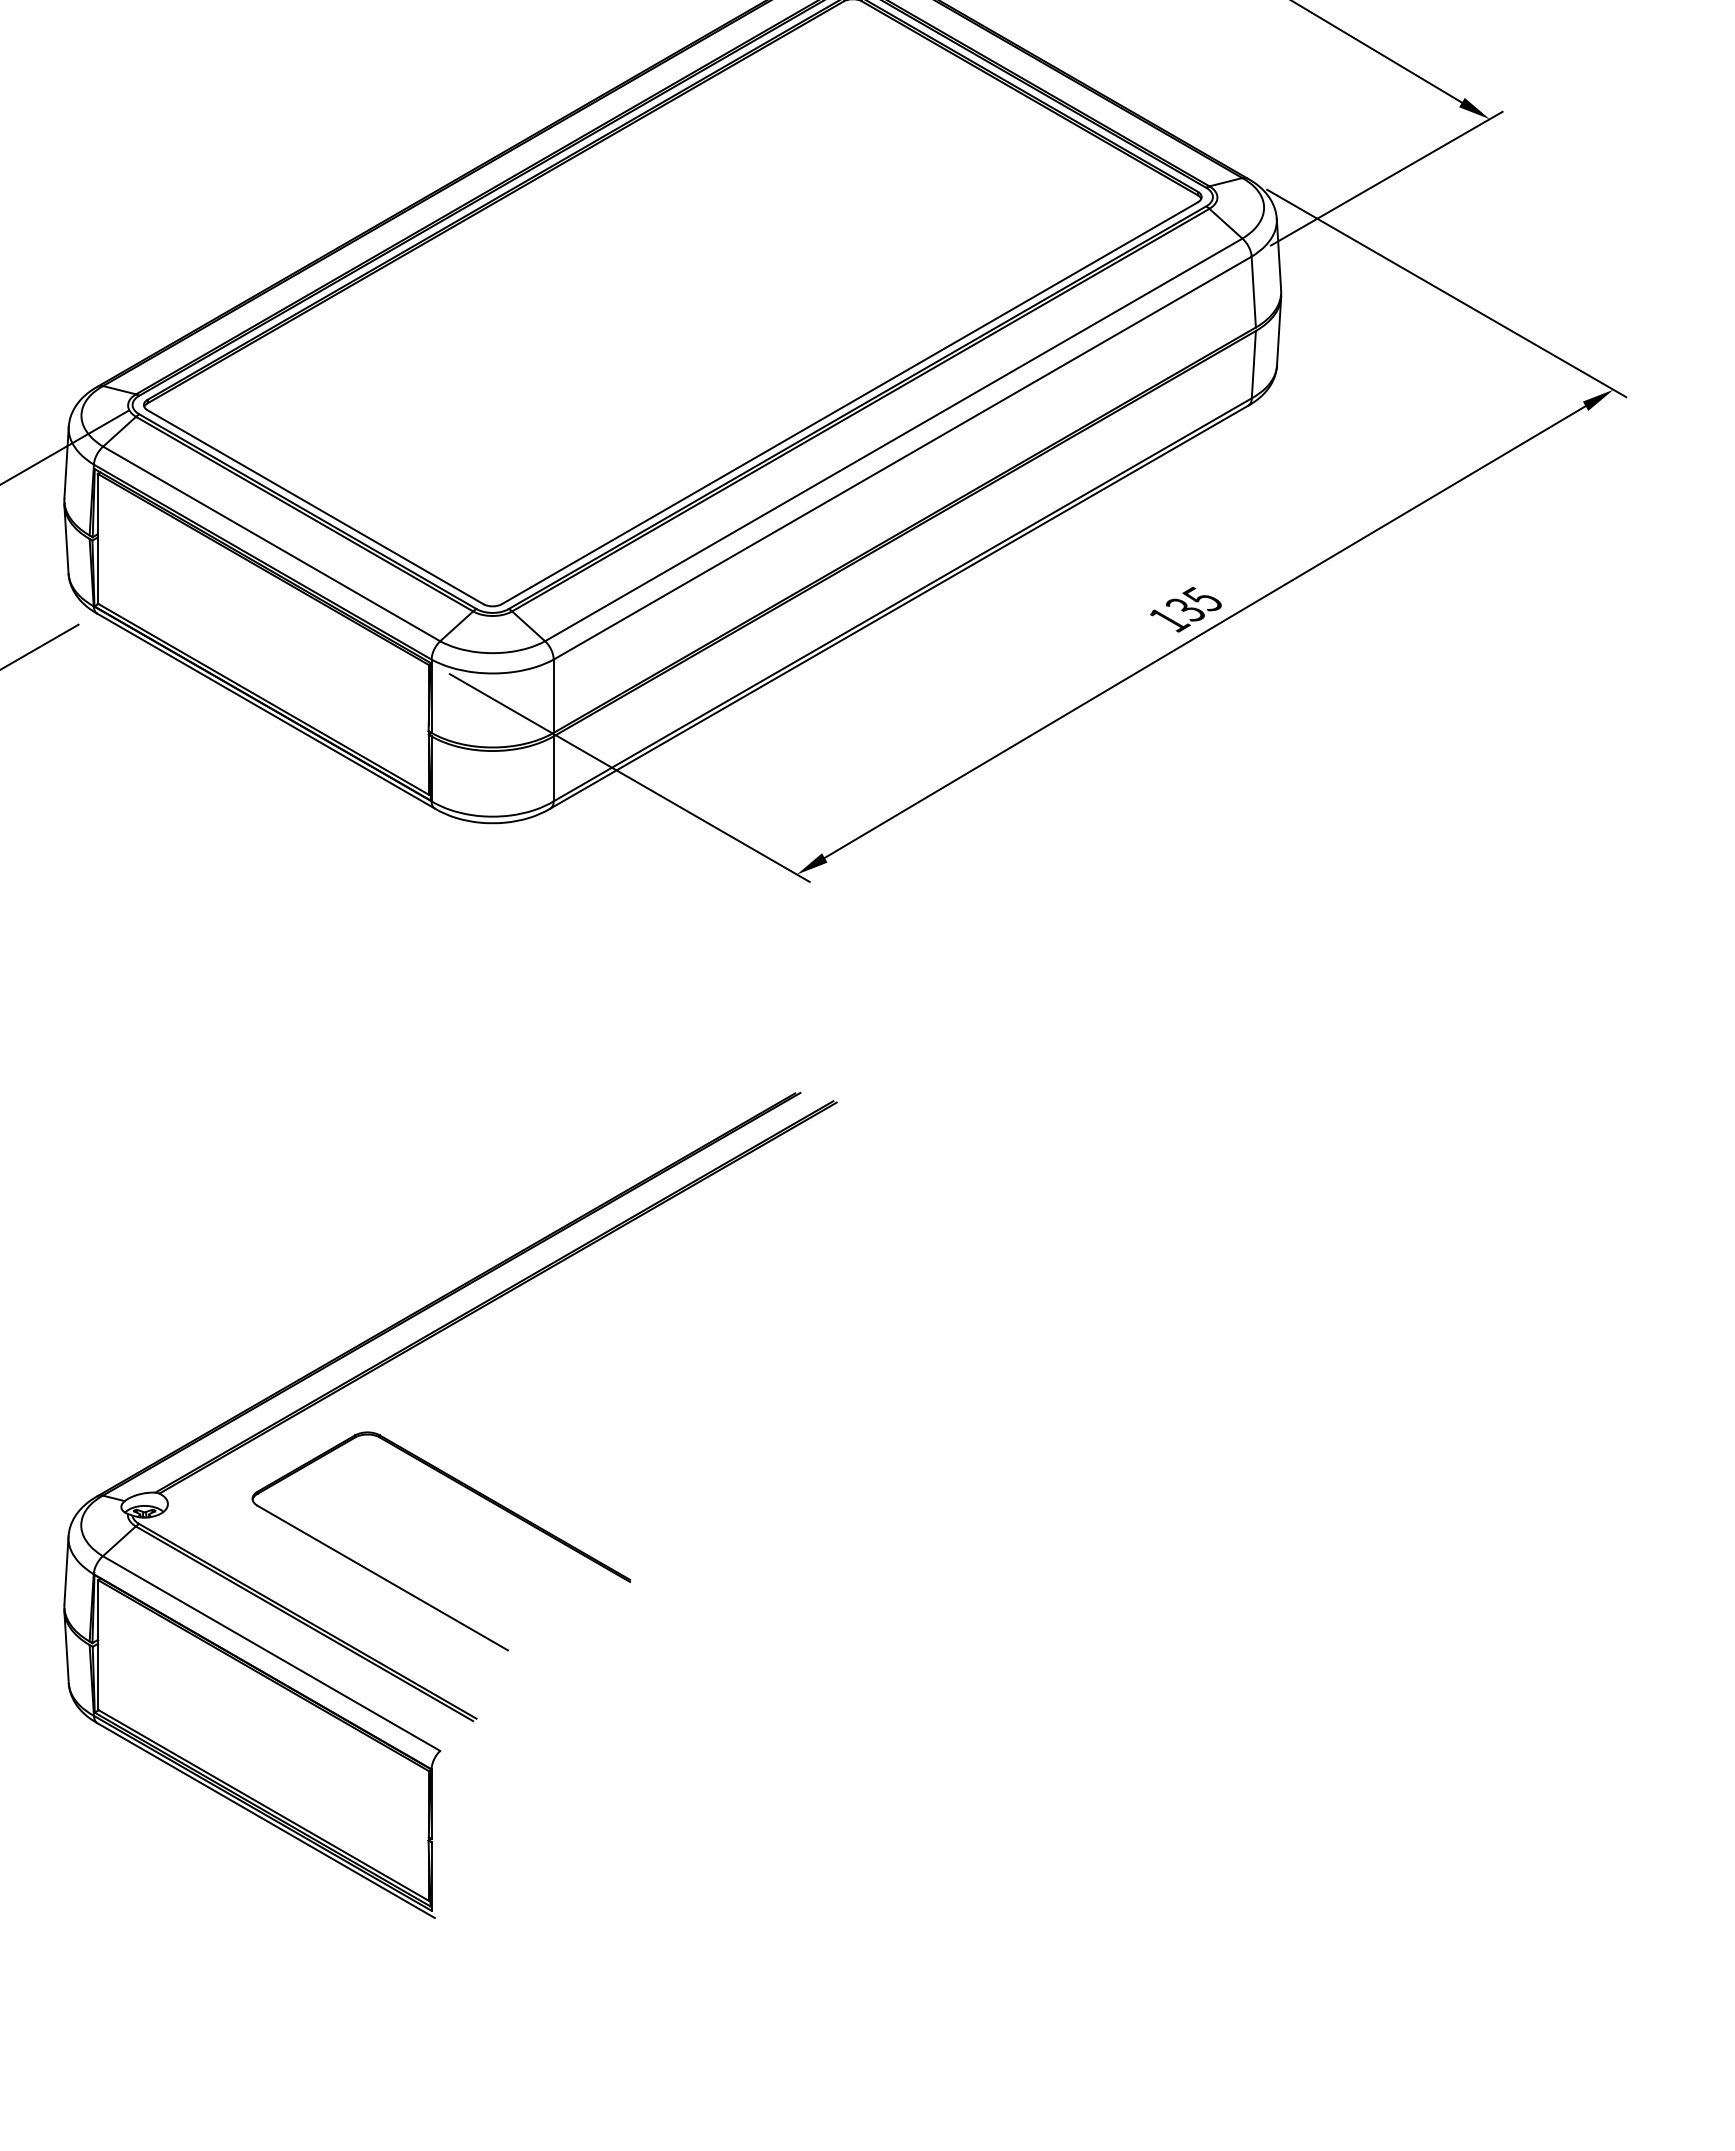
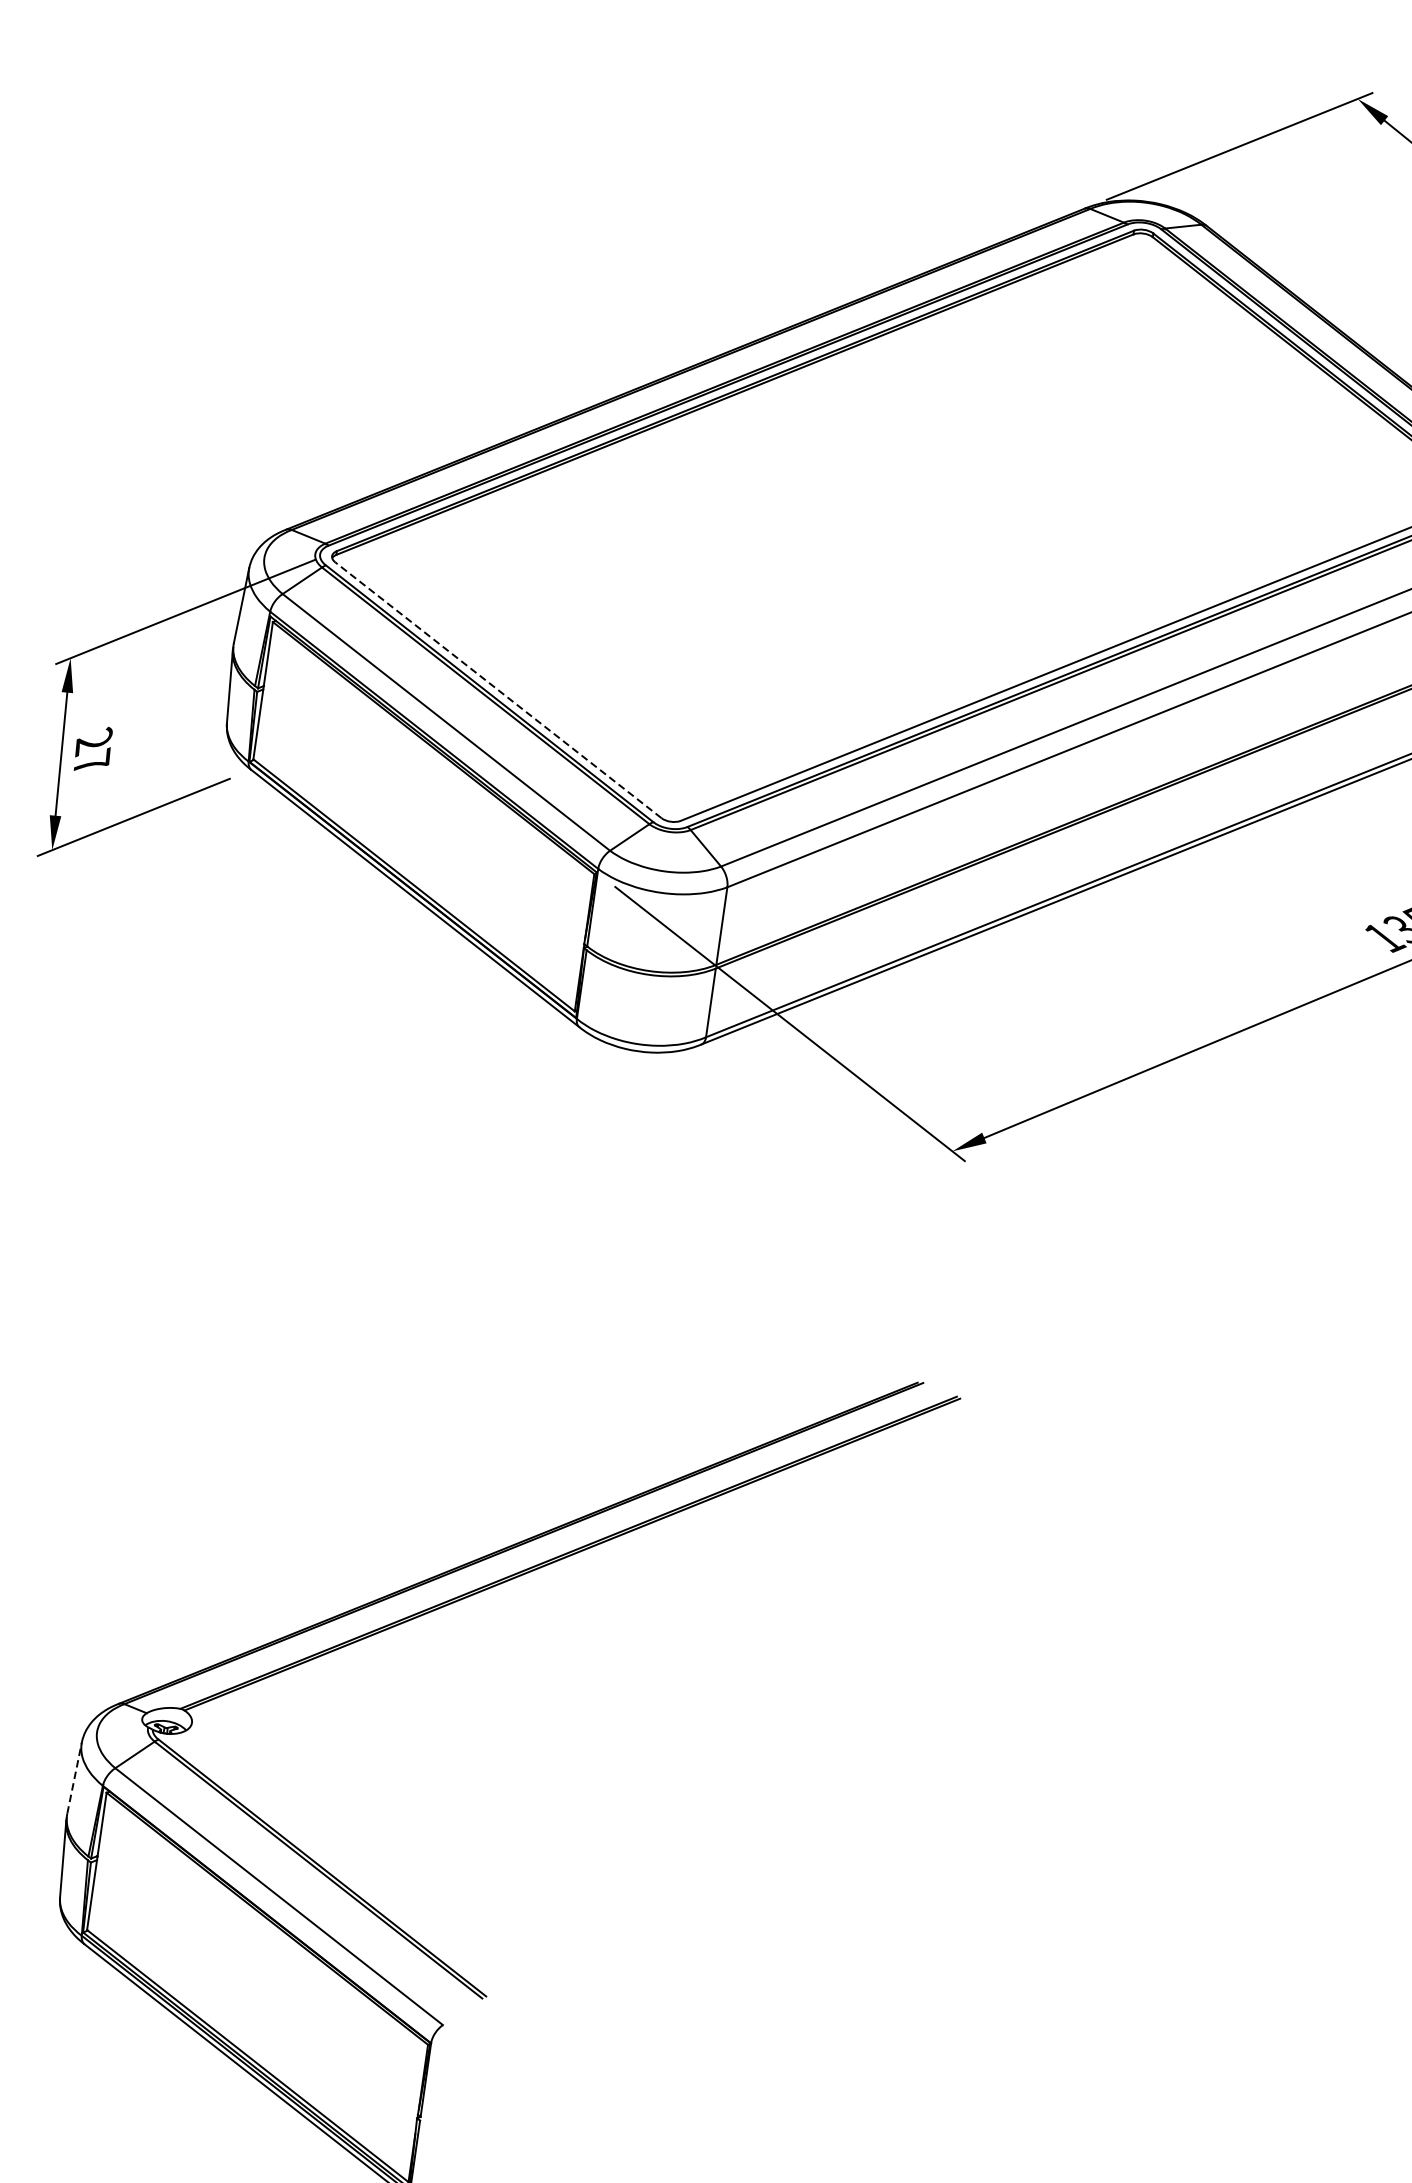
line: (315, 507) -> (498, 690), solid -> dashed
part: (472, 1492) -> (516, 1756), removed
line: (66, 1570) -> (74, 1777), solid -> dashed

